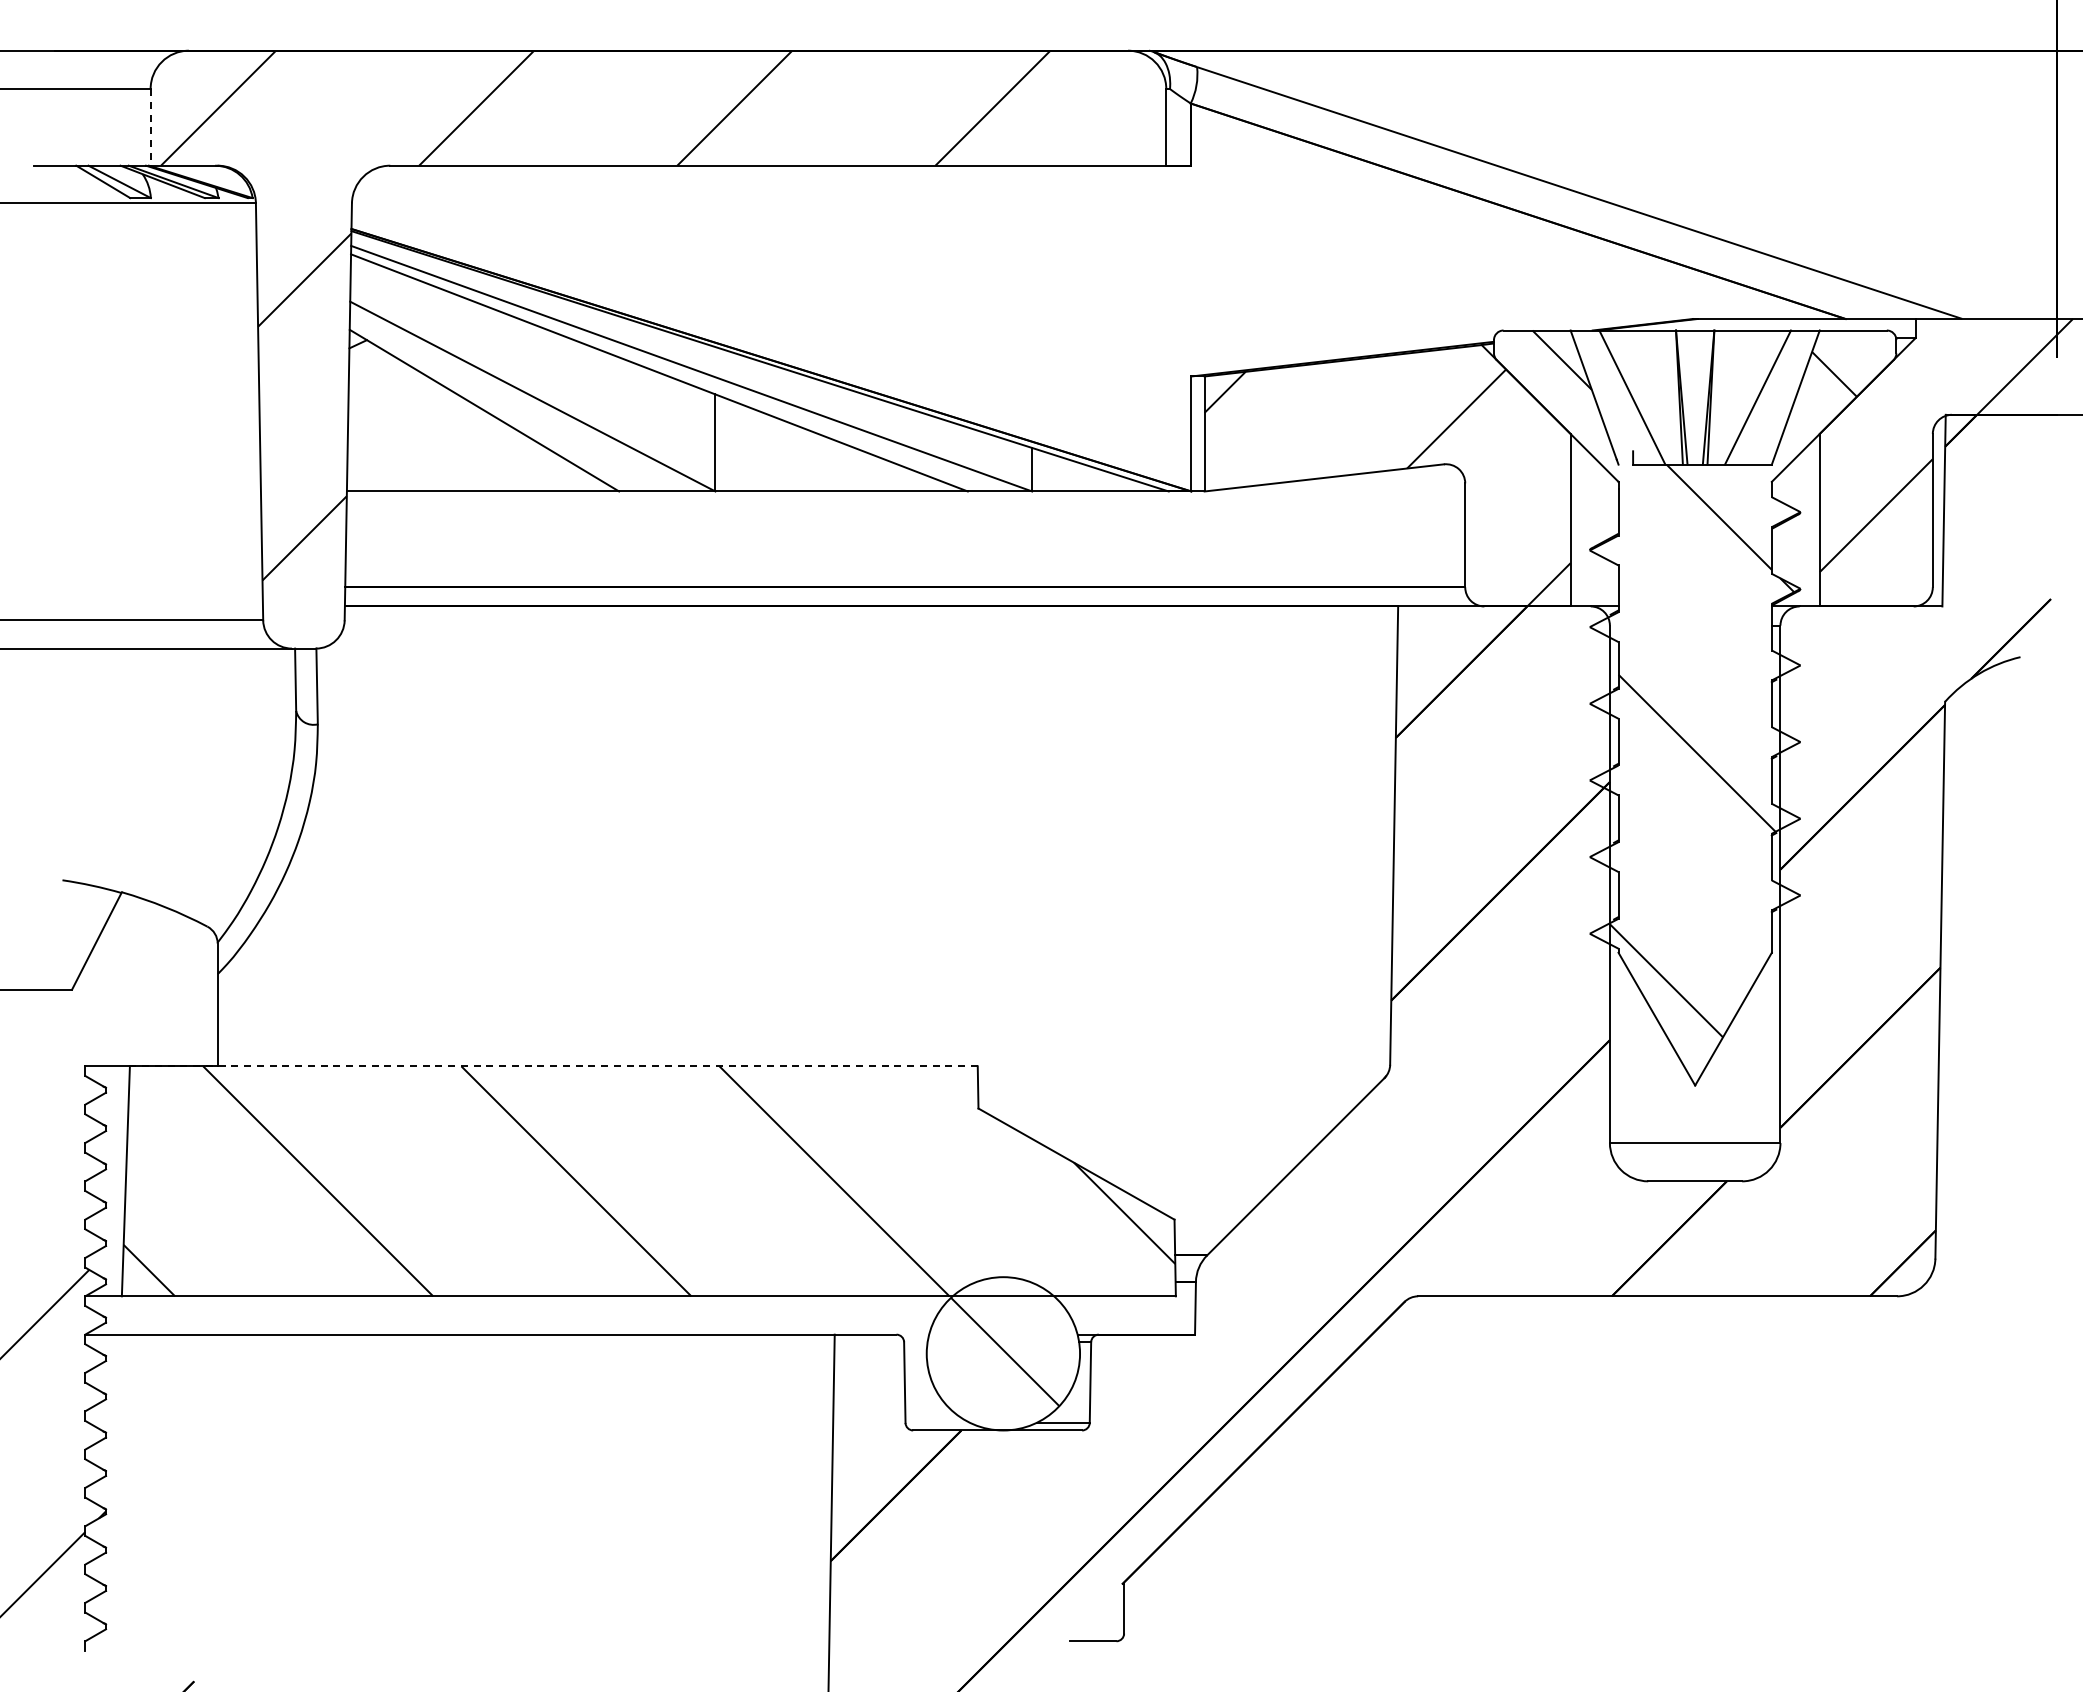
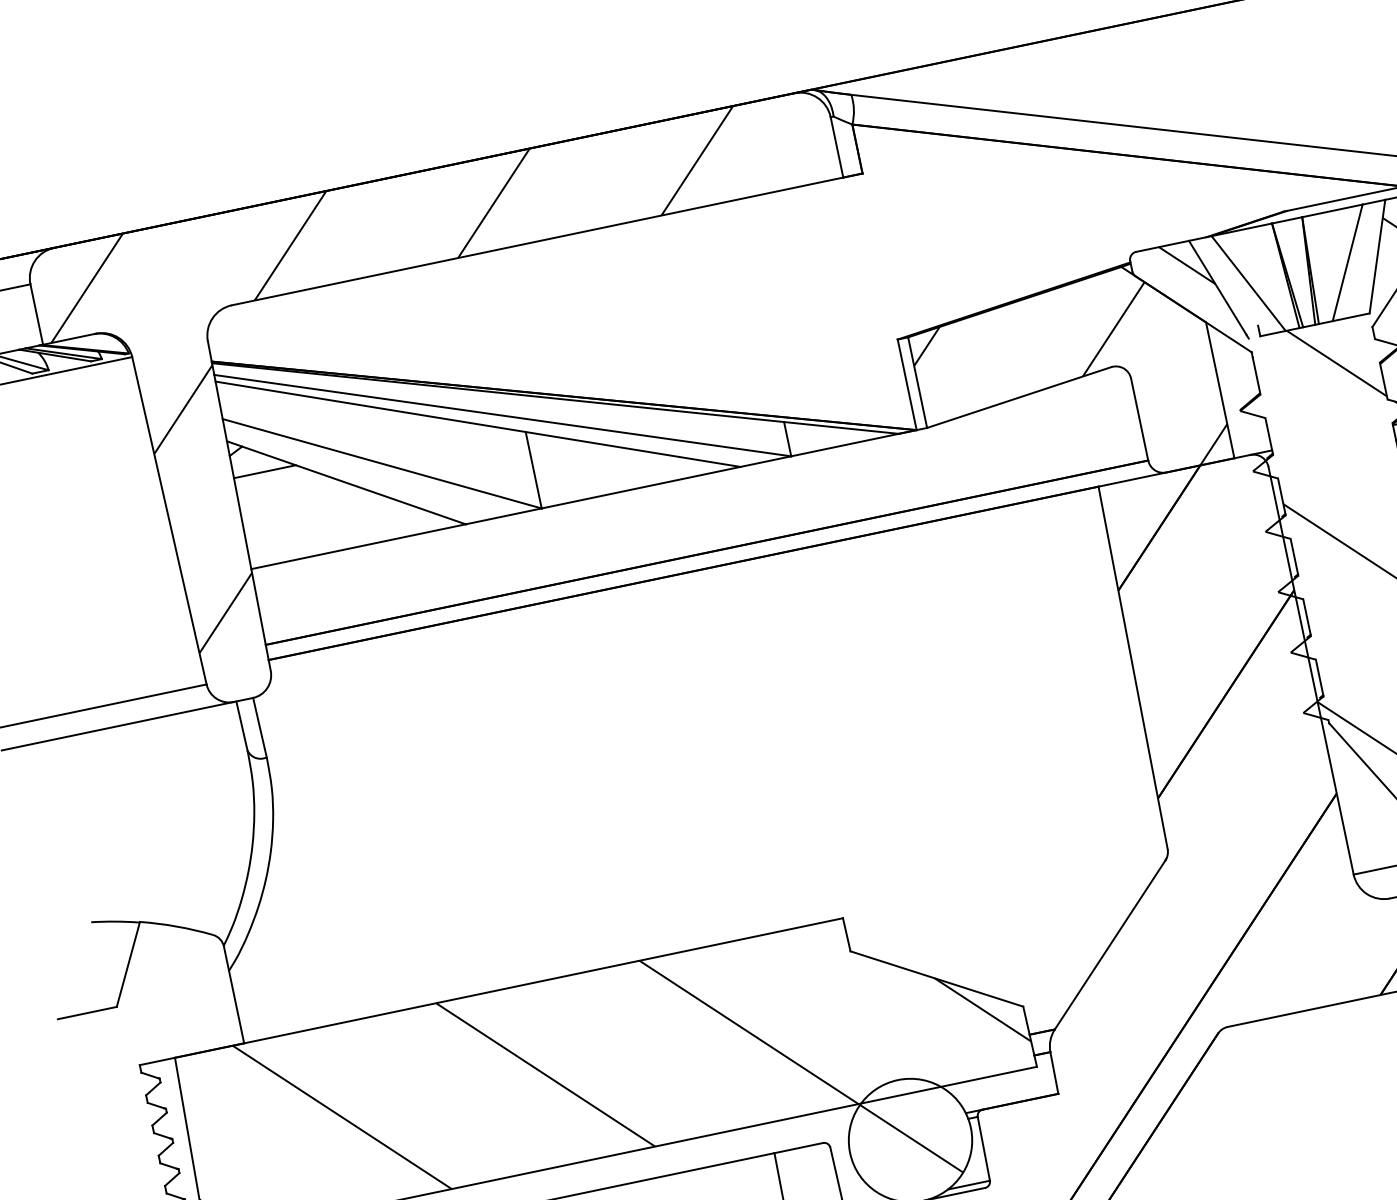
line: (150, 127) -> (36, 314), dashed -> solid
line: (387, 376) -> (264, 471), added
line: (553, 1066) -> (508, 988), dashed -> solid

